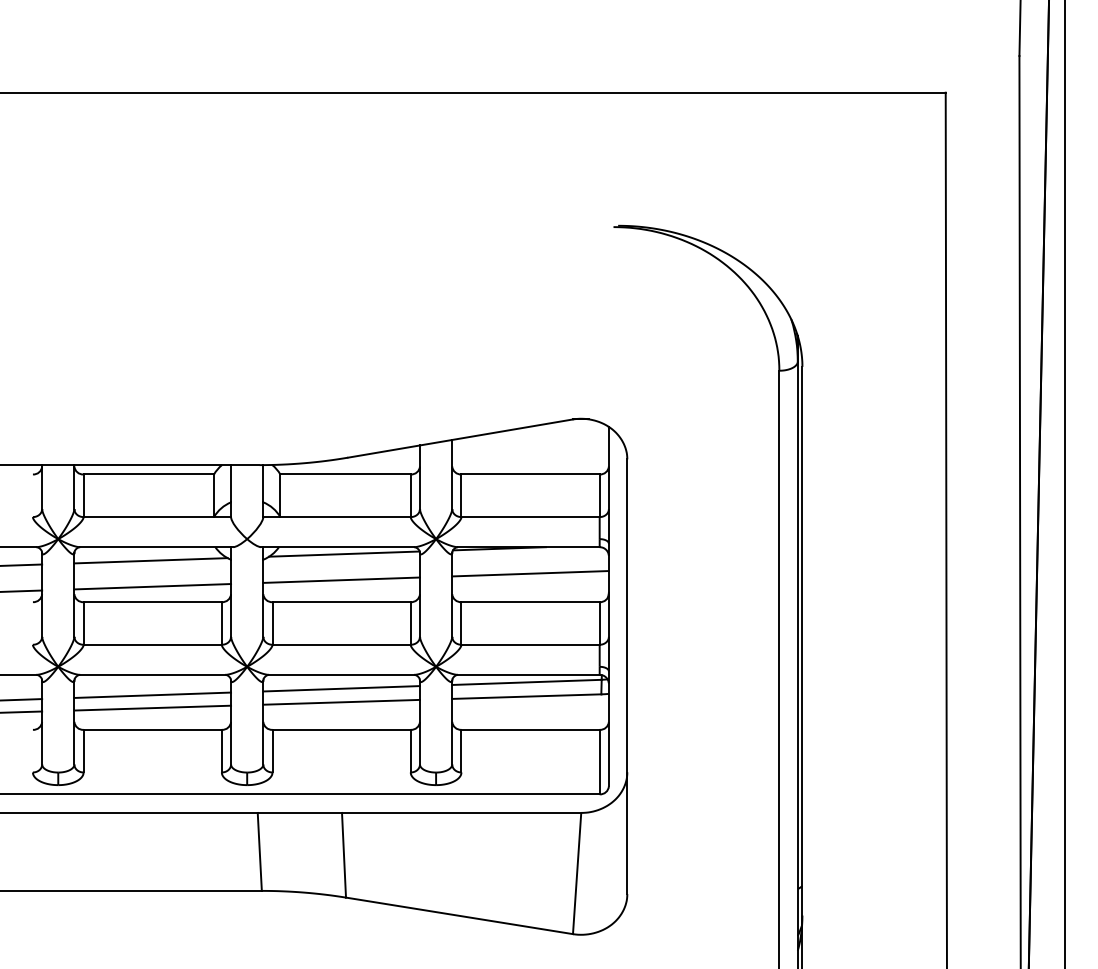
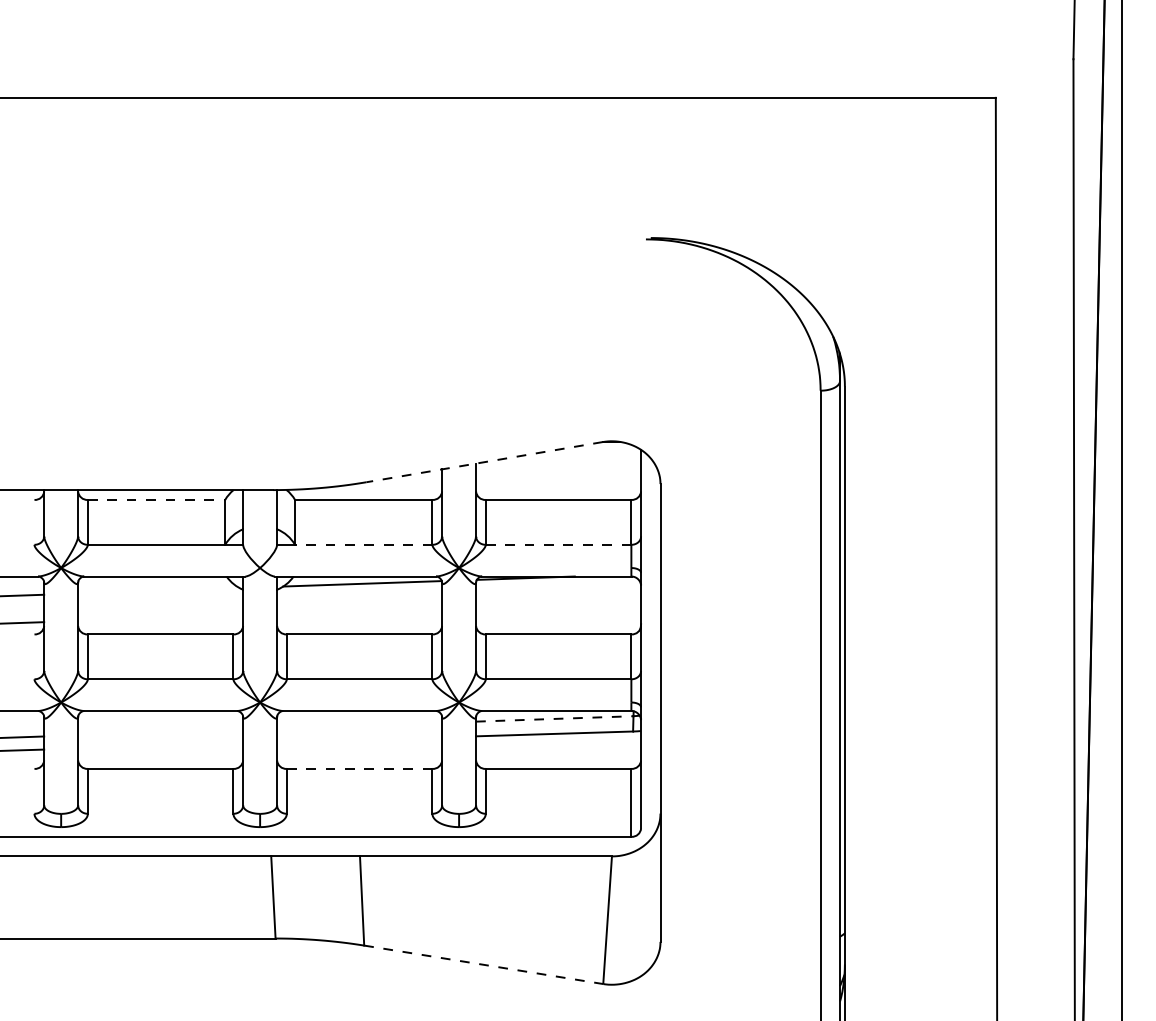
line: (460, 438) -> (484, 462), solid -> dashed
line: (149, 474) -> (157, 499), solid -> dashed
line: (345, 517) -> (363, 545), solid -> dashed
line: (530, 517) -> (558, 545), solid -> dashed
line: (150, 560) -> (158, 590), removed
line: (530, 573) -> (558, 604), removed
line: (341, 579) -> (359, 610), removed
line: (152, 586) -> (160, 617), removed
line: (526, 682) -> (554, 719), solid -> dashed
line: (341, 688) -> (359, 725), removed
line: (152, 694) -> (160, 731), removed
line: (341, 701) -> (359, 739), removed
line: (152, 707) -> (160, 745), removed
line: (342, 729) -> (360, 768), solid -> dashed
line: (459, 915) -> (483, 964), solid -> dashed

